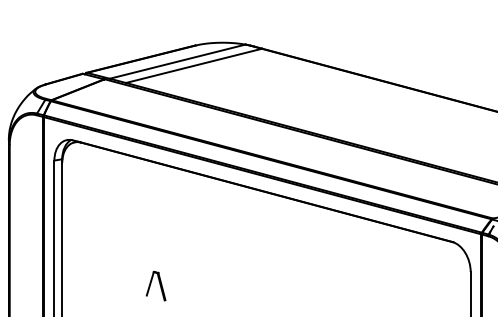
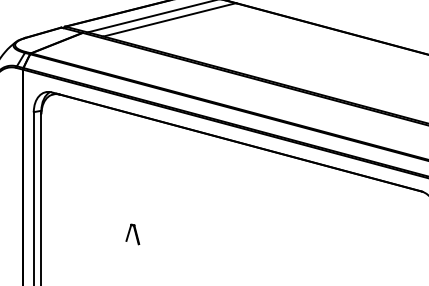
part: (155, 286) -> (132, 234), size x0.7

